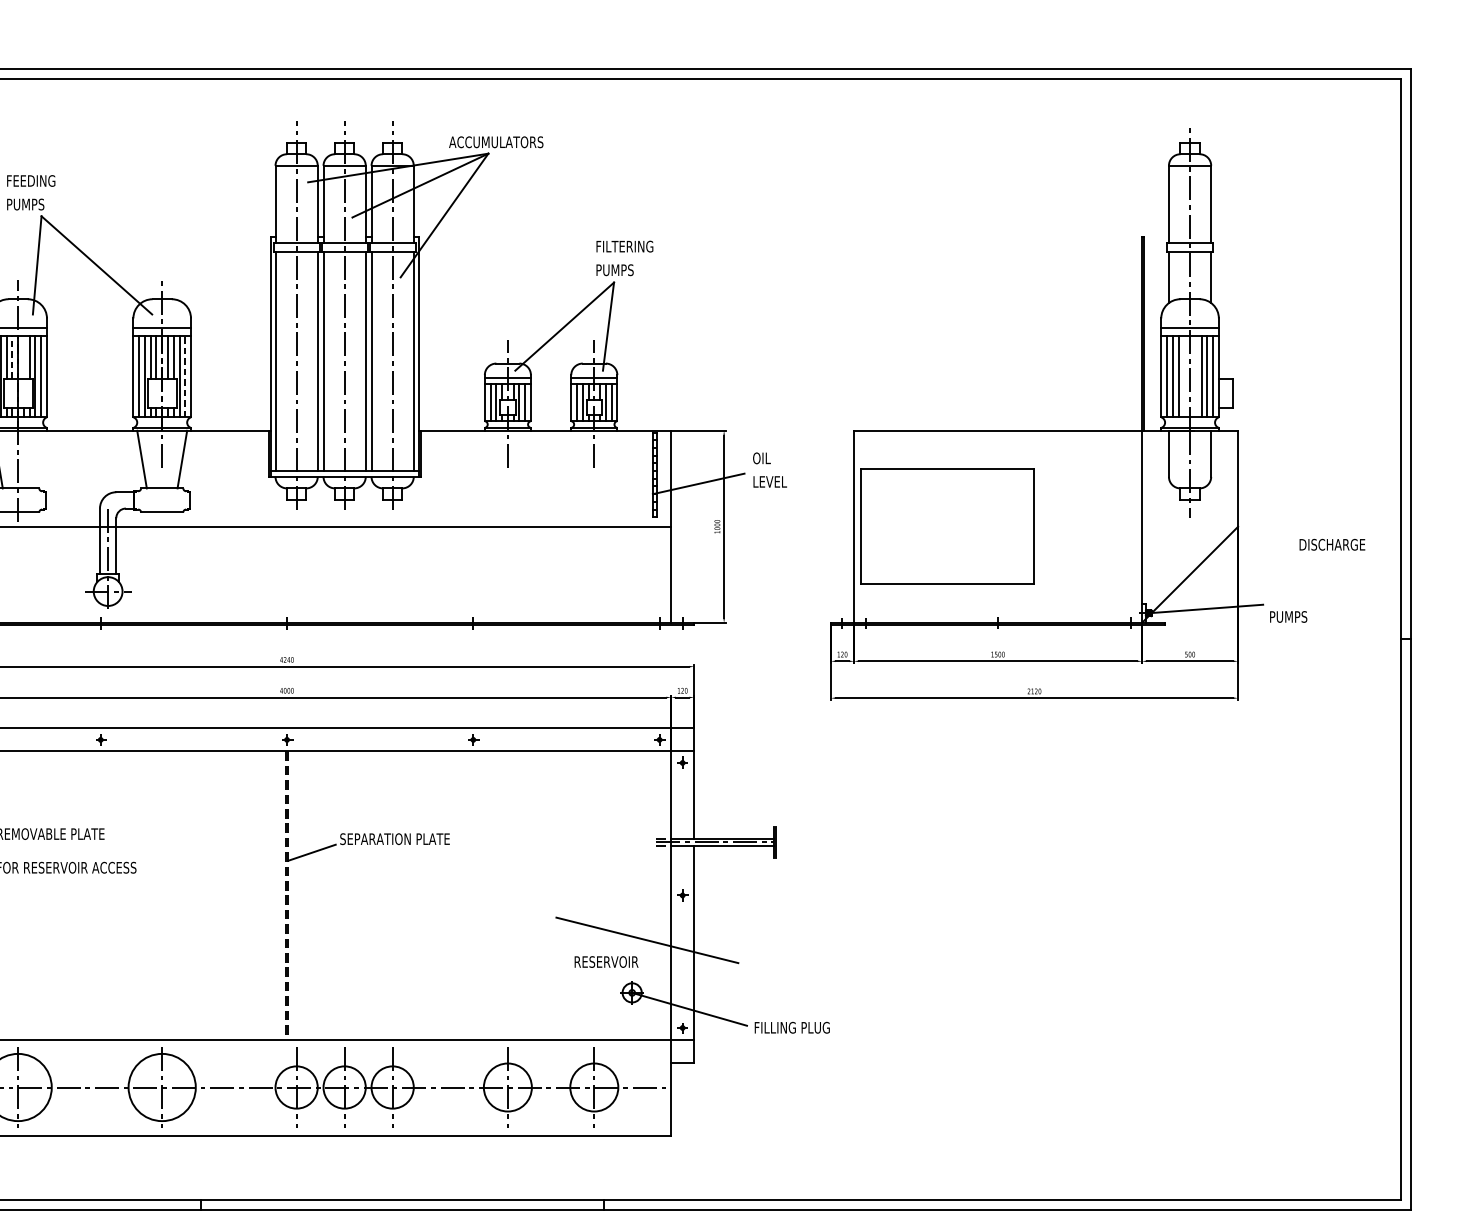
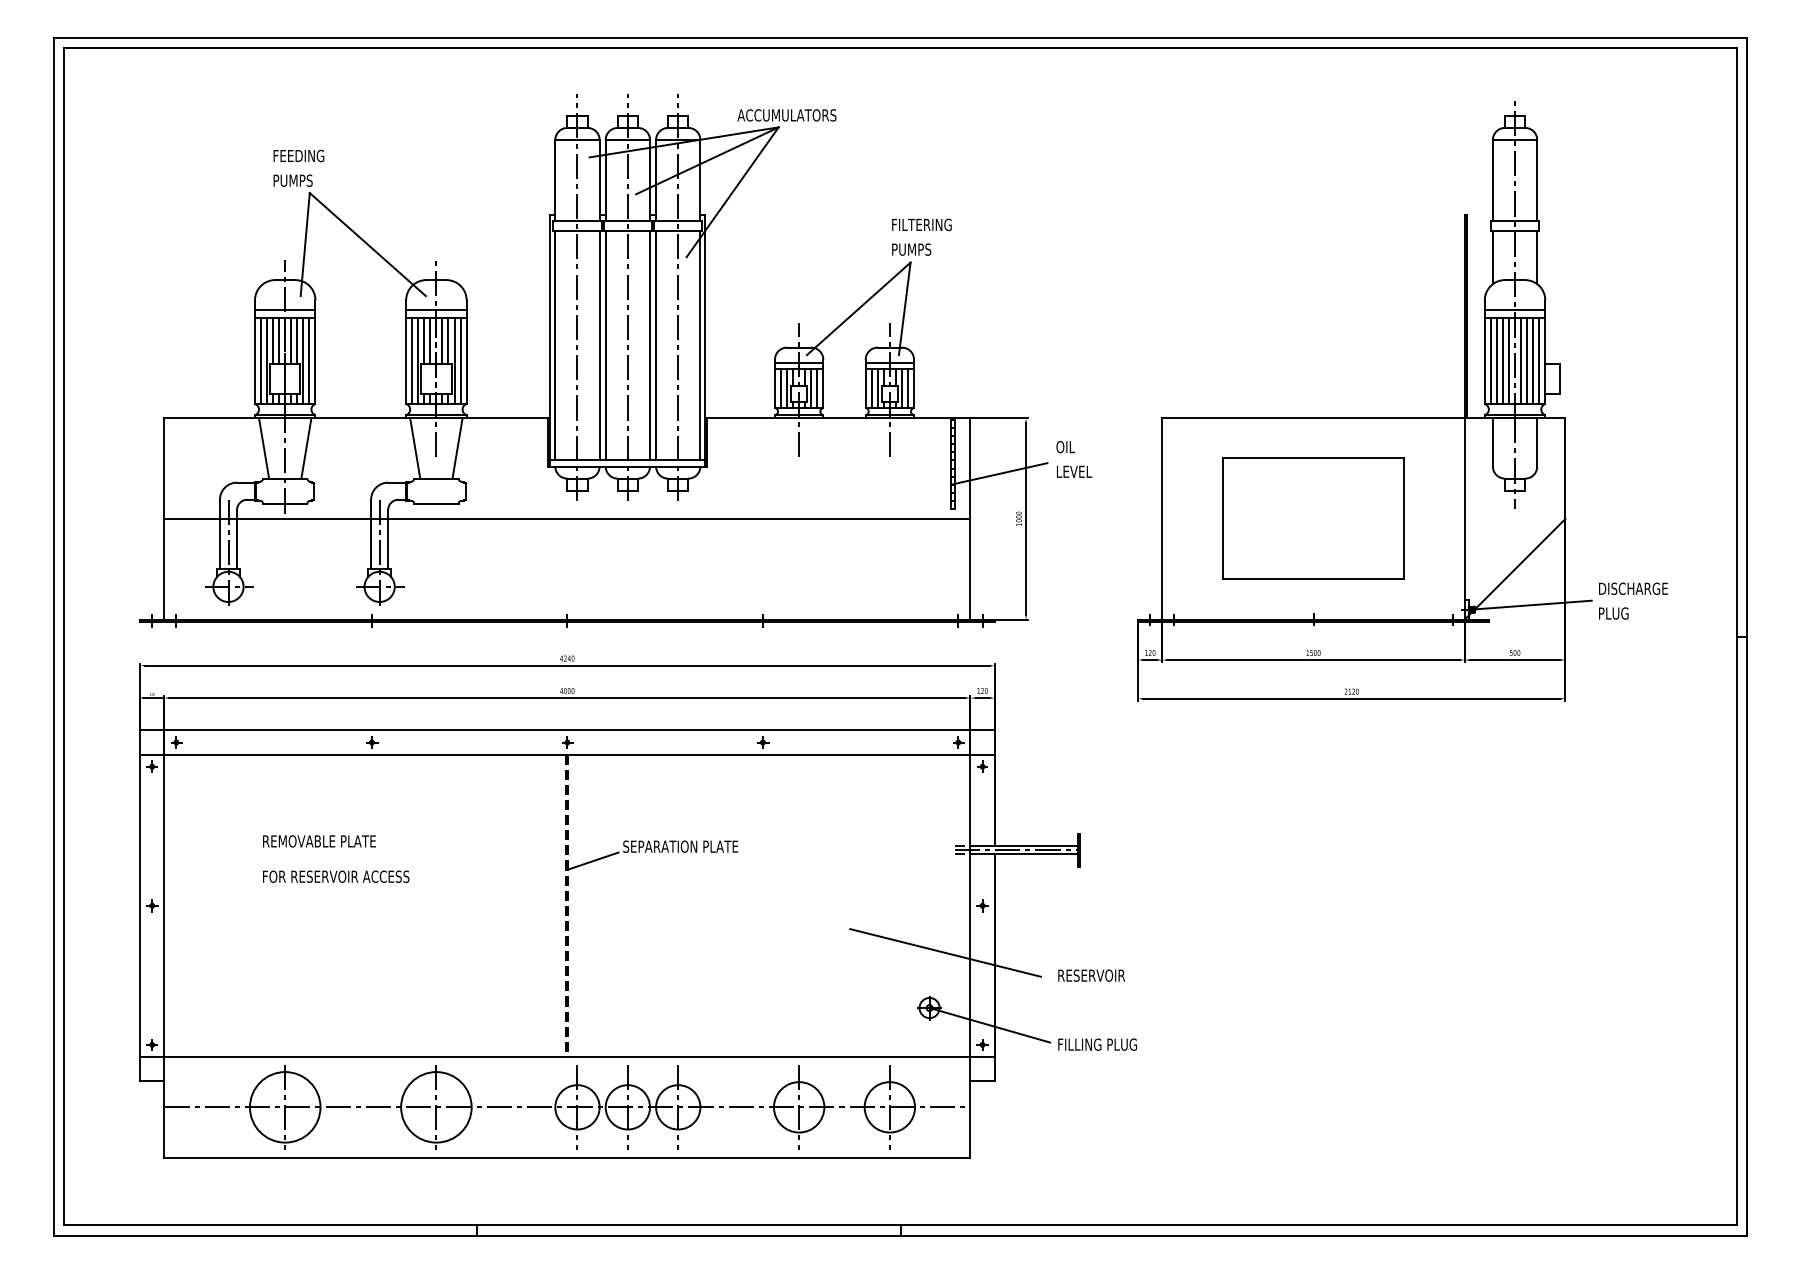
line: (24, 356) -> (291, 340), added
line: (12, 357) -> (279, 341), dashed -> solid
line: (185, 376) -> (460, 361), dashed -> solid
line: (1184, 376) -> (1509, 361), added
line: (1196, 376) -> (1521, 361), added
line: (38, 459) -> (306, 448), added
part: (947, 526) -> (1313, 518), moved
text: (1332, 544) -> (1633, 588), moved
text: (1292, 616) -> (1622, 613), PUMPS -> PLUG
text: (606, 961) -> (1091, 975), moved

